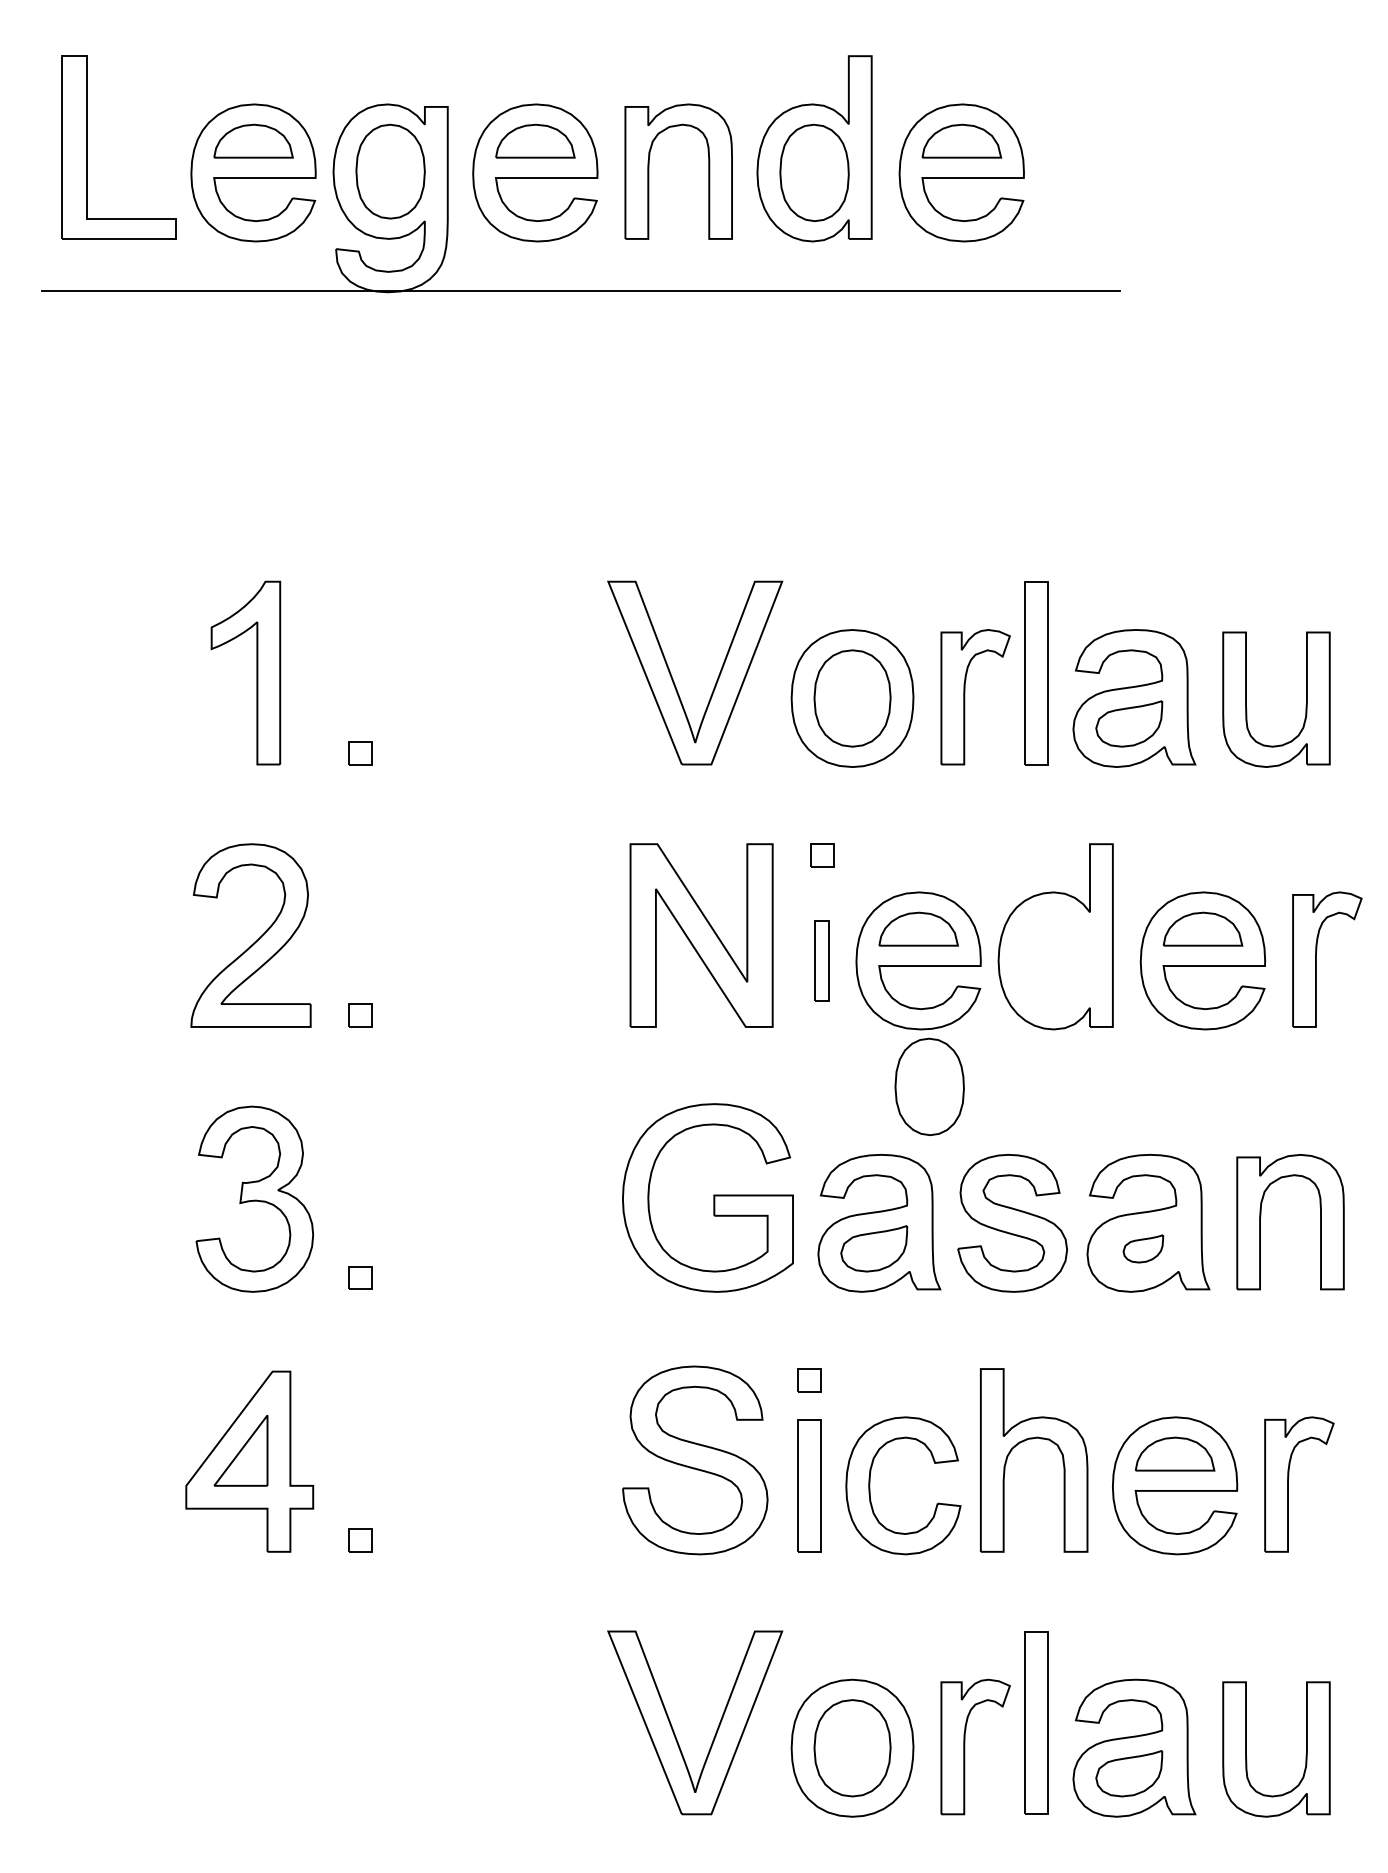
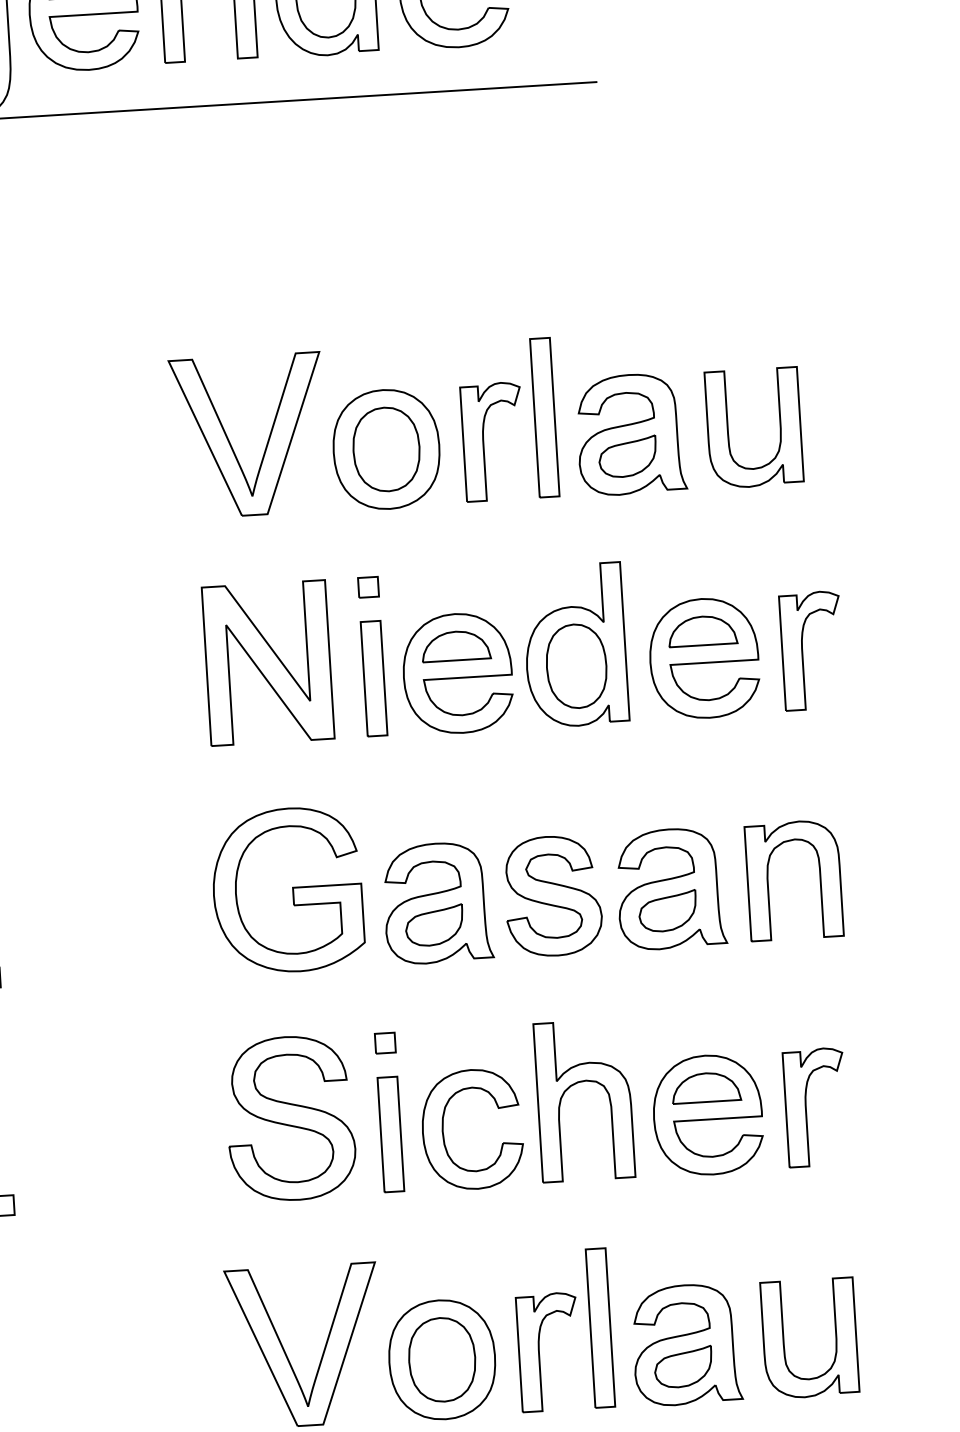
part: (822, 960) -> (374, 678), size x1.67
part: (929, 1086) -> (576, 665), moved
part: (1143, 1248) -> (668, 911), size x1.67

